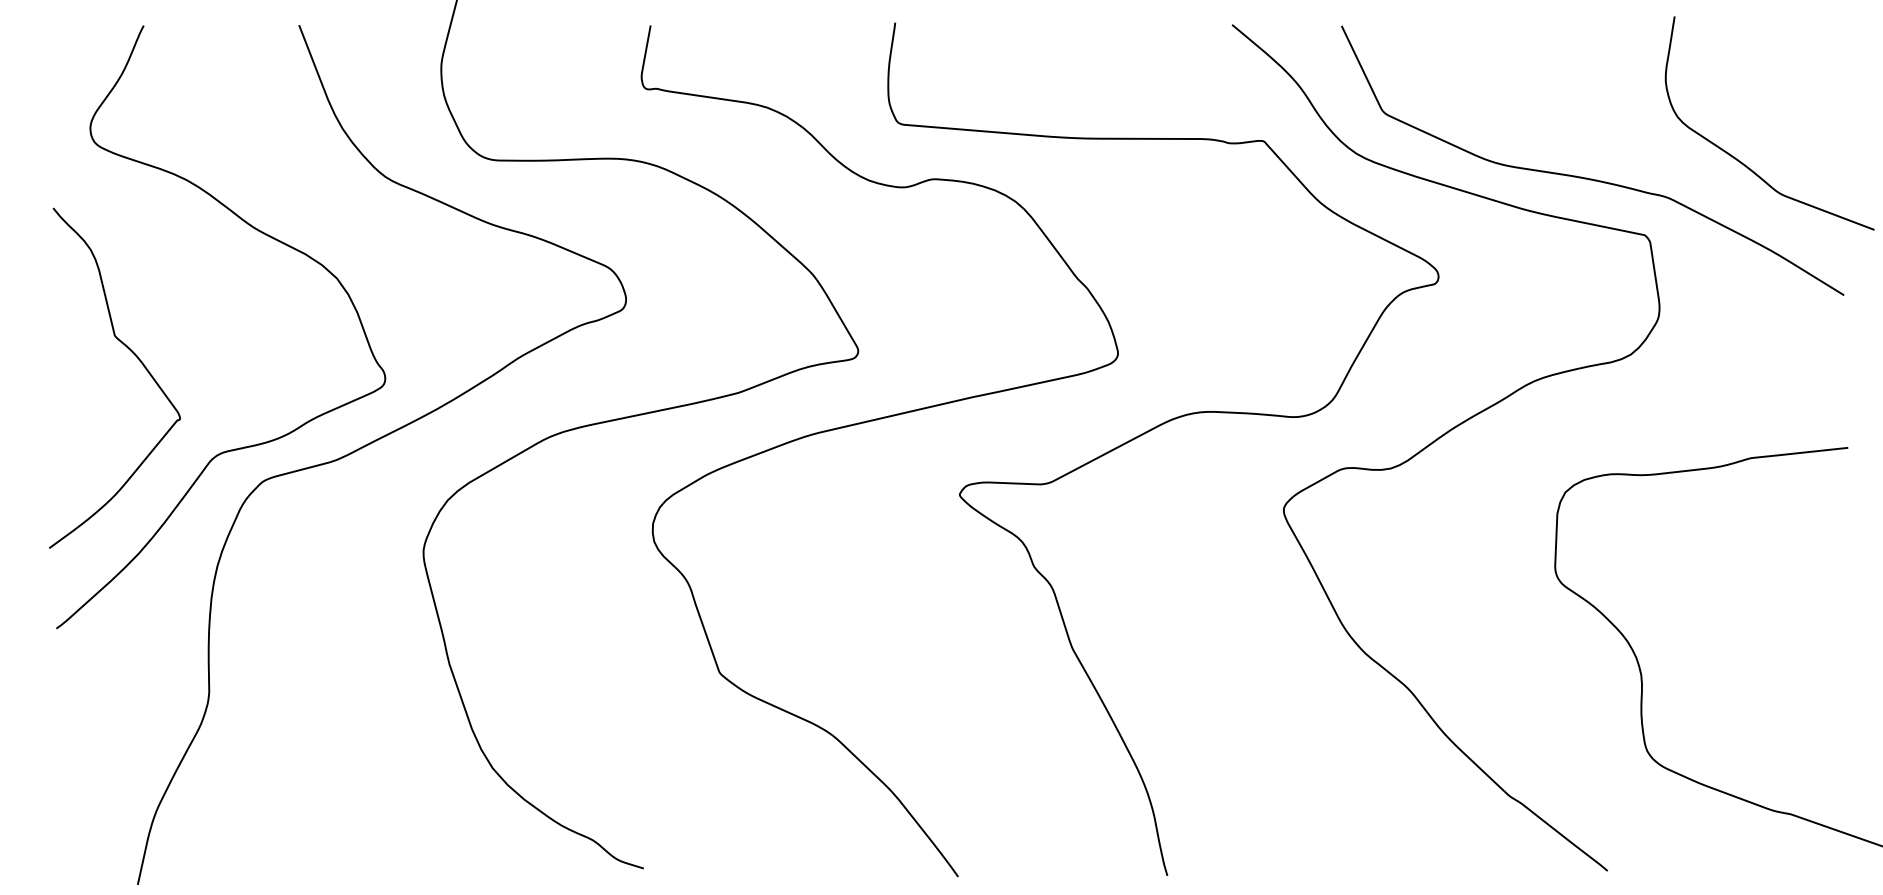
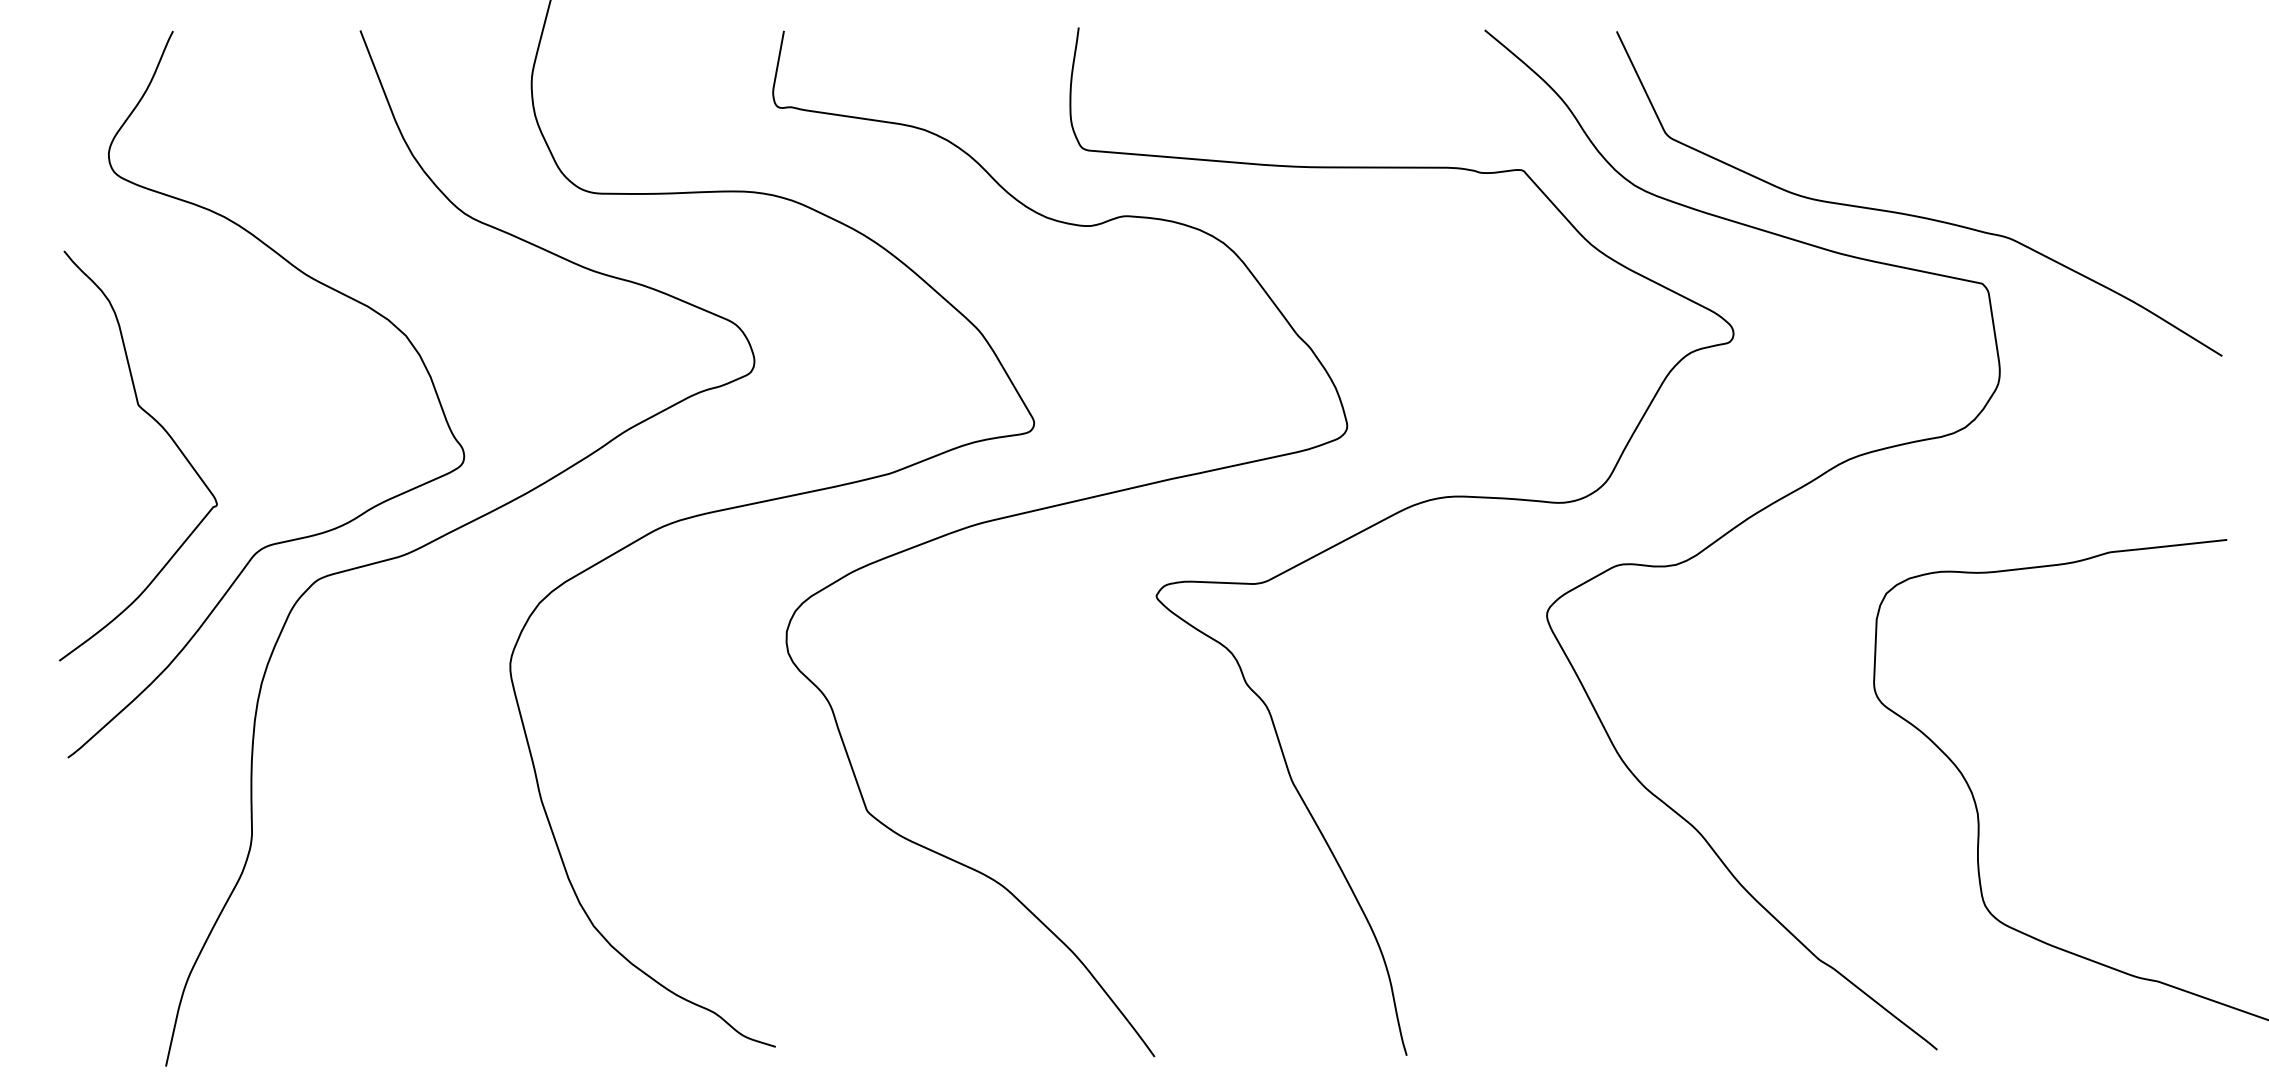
curve: (1739, 160) -> (2096, 193), removed

